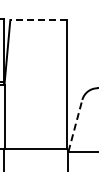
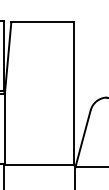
line: (38, 20) -> (42, 22), dashed -> solid
line: (75, 125) -> (83, 138), dashed -> solid

